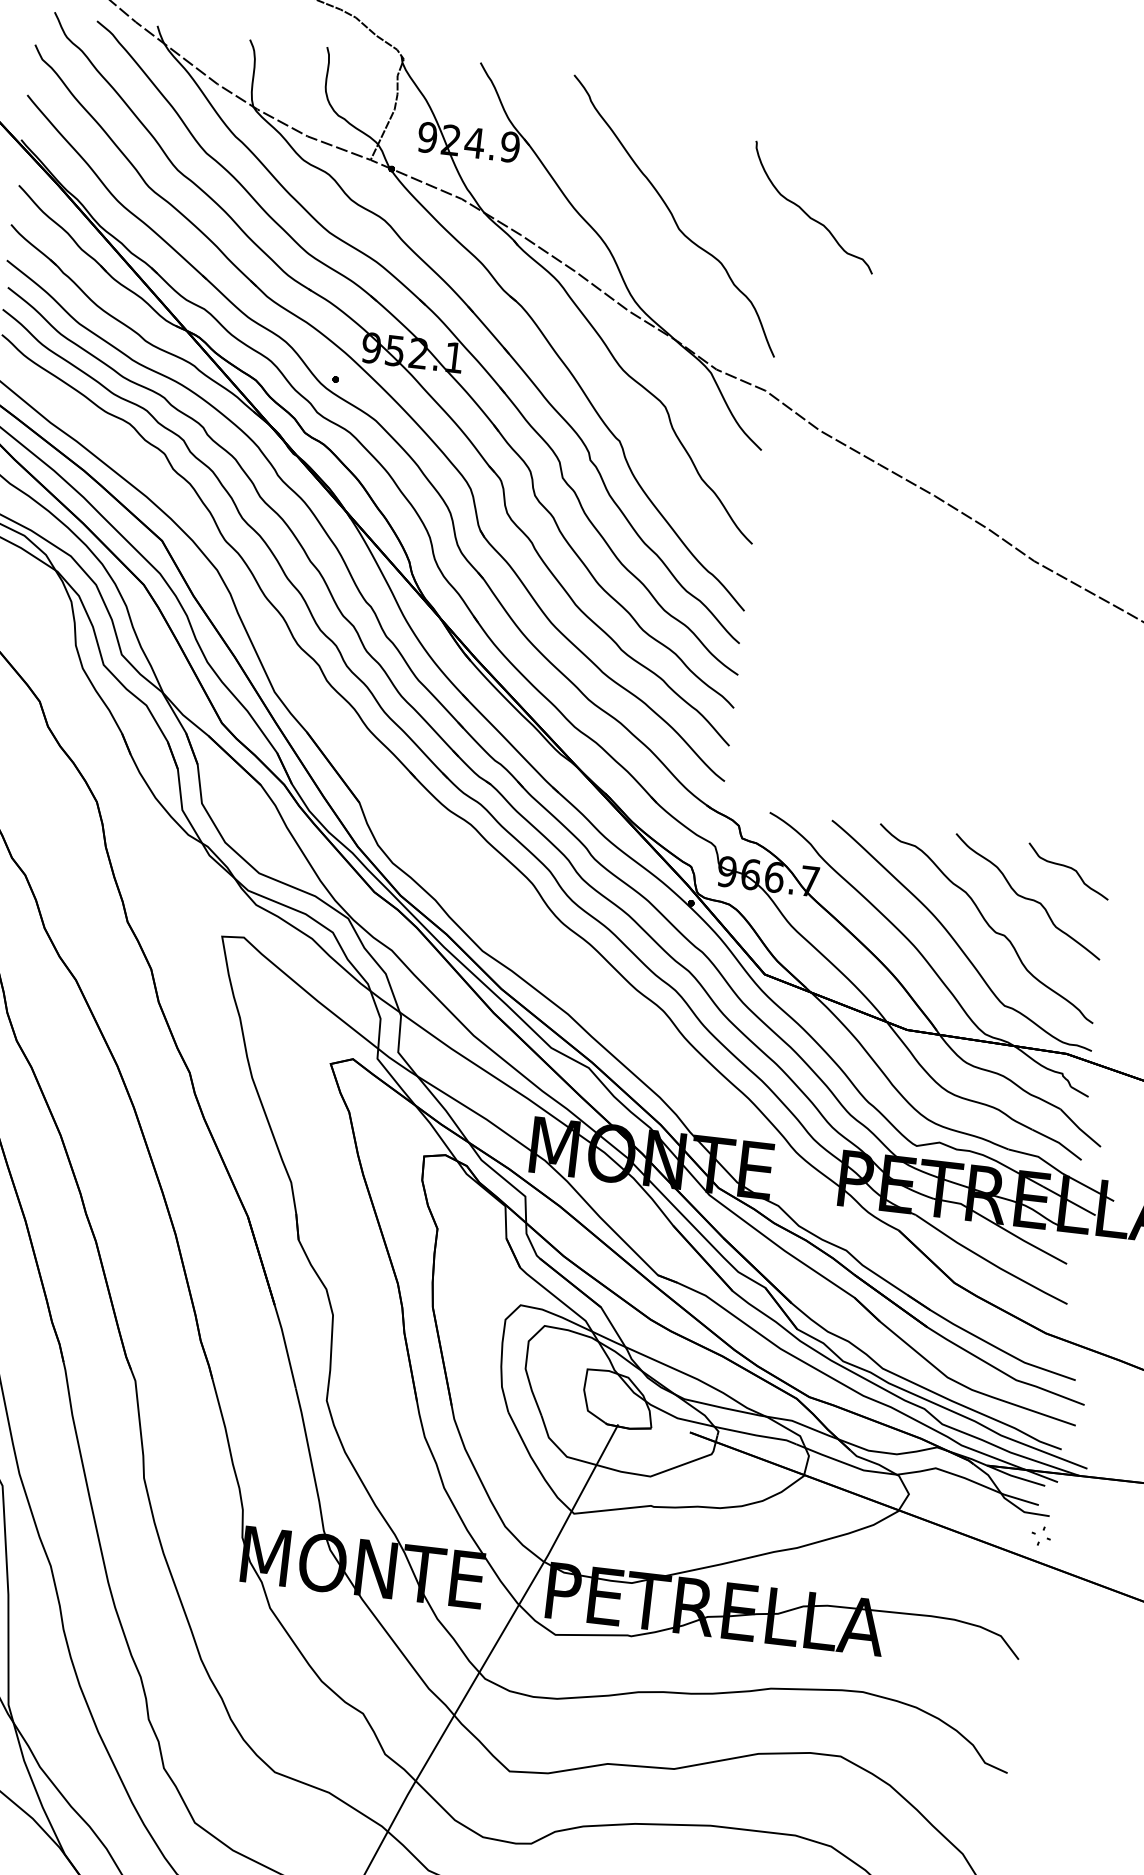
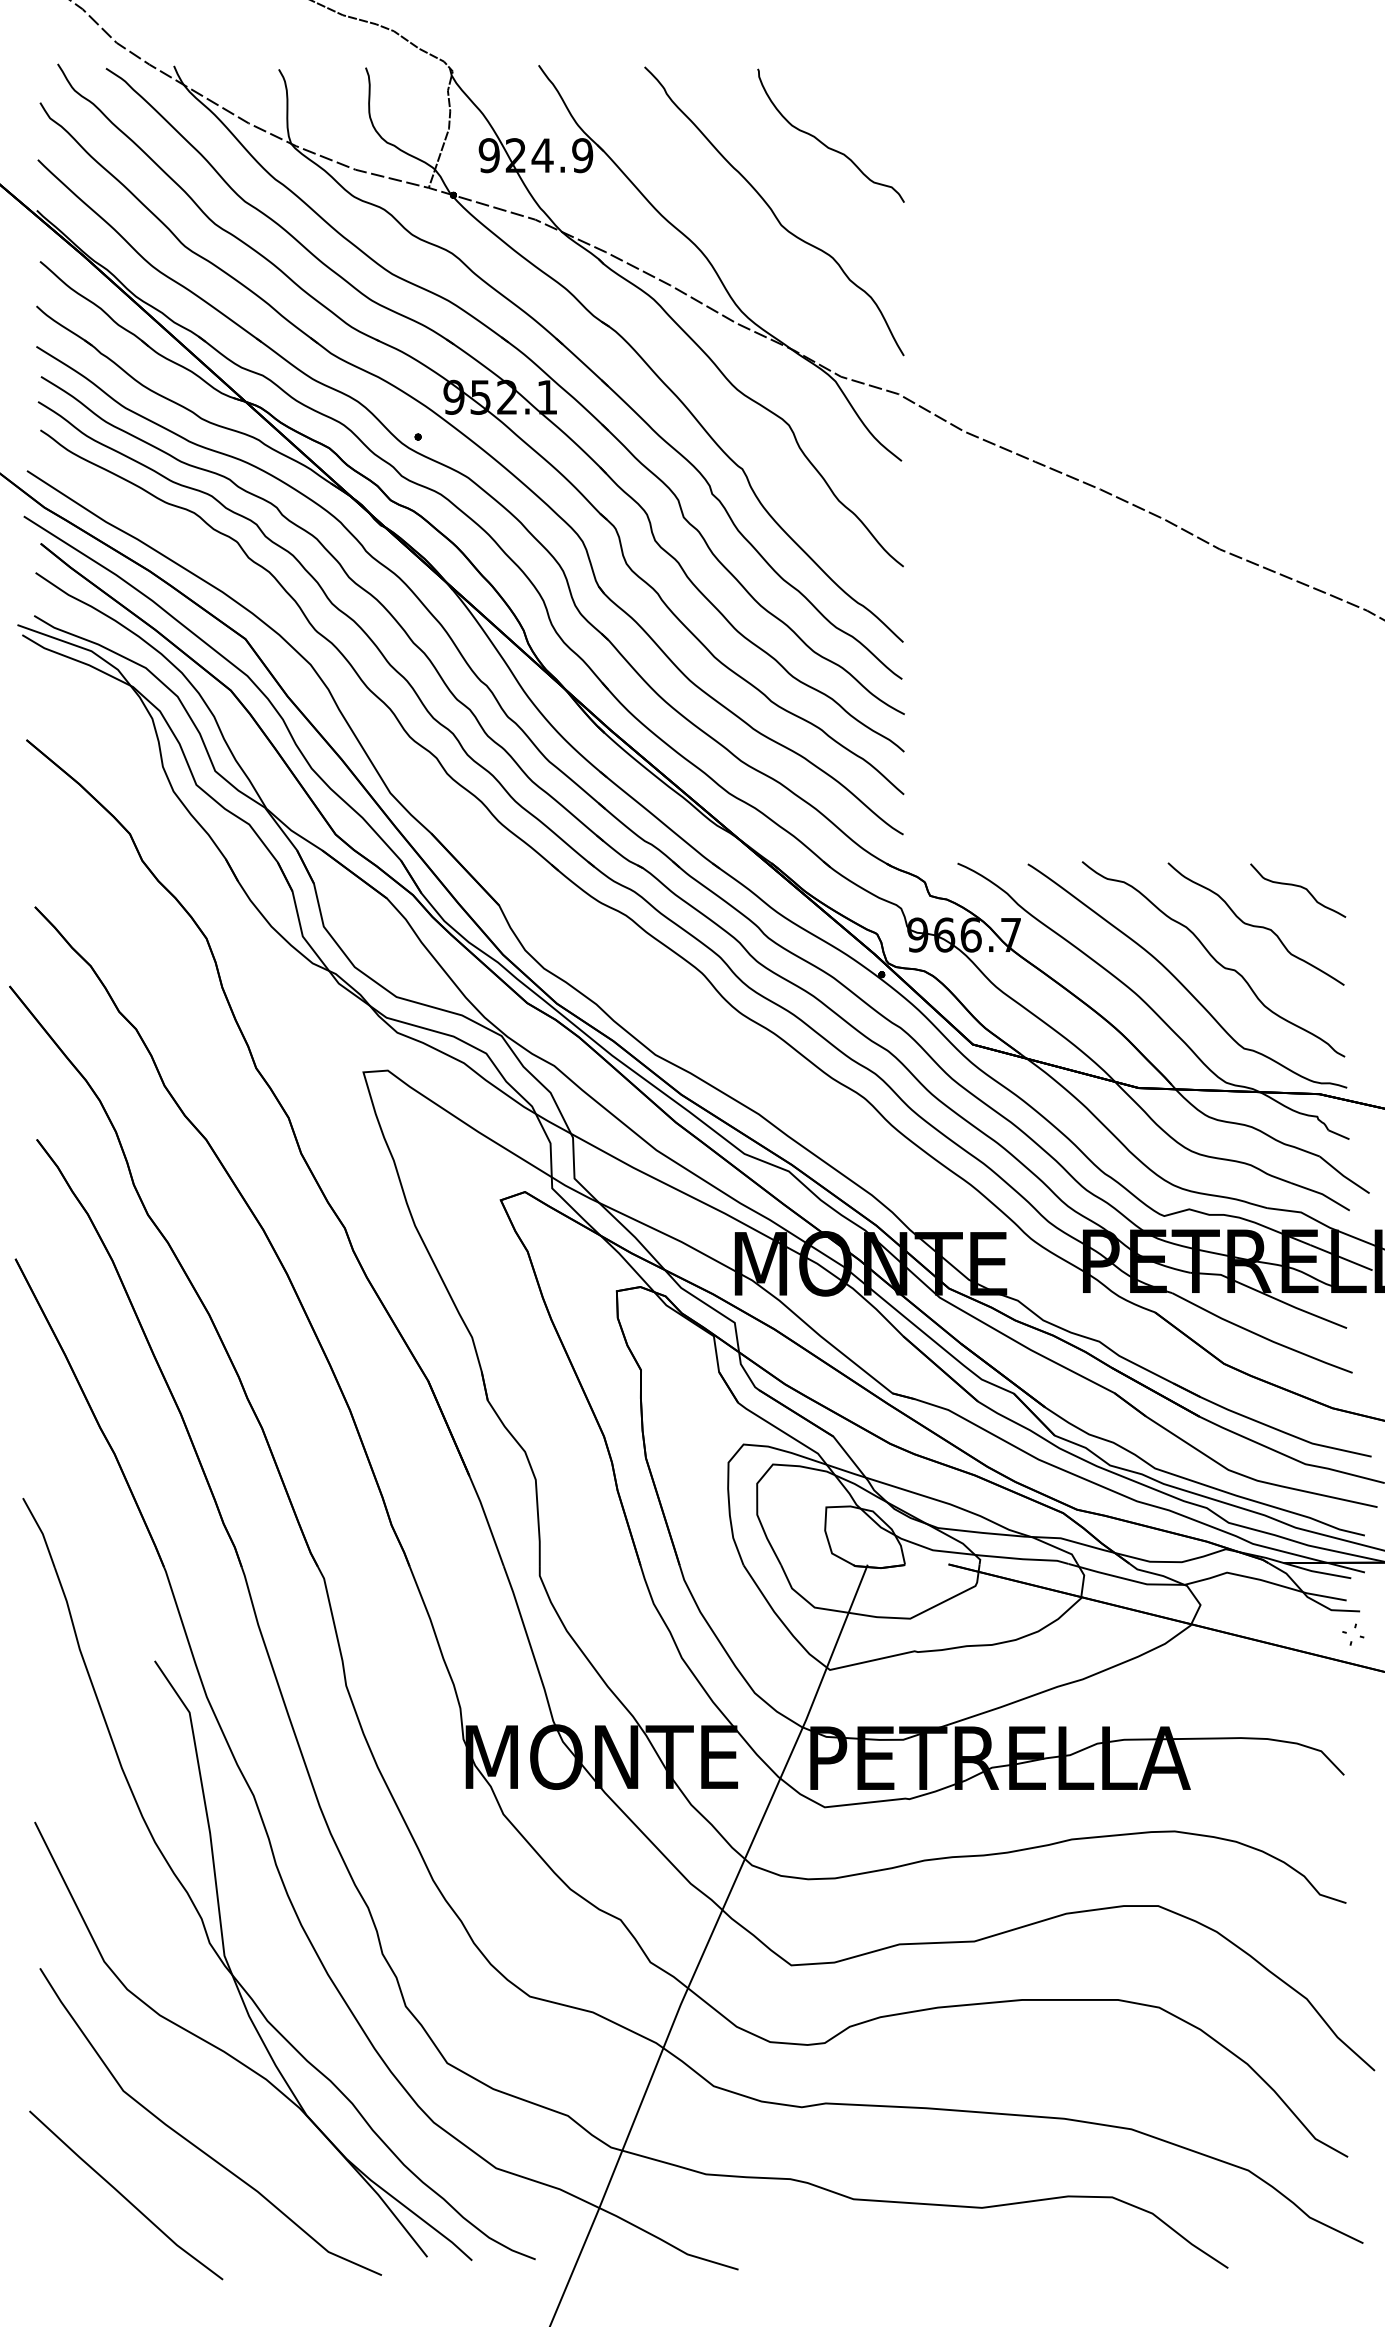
curve: (806, 212) -> (823, 142), moved

